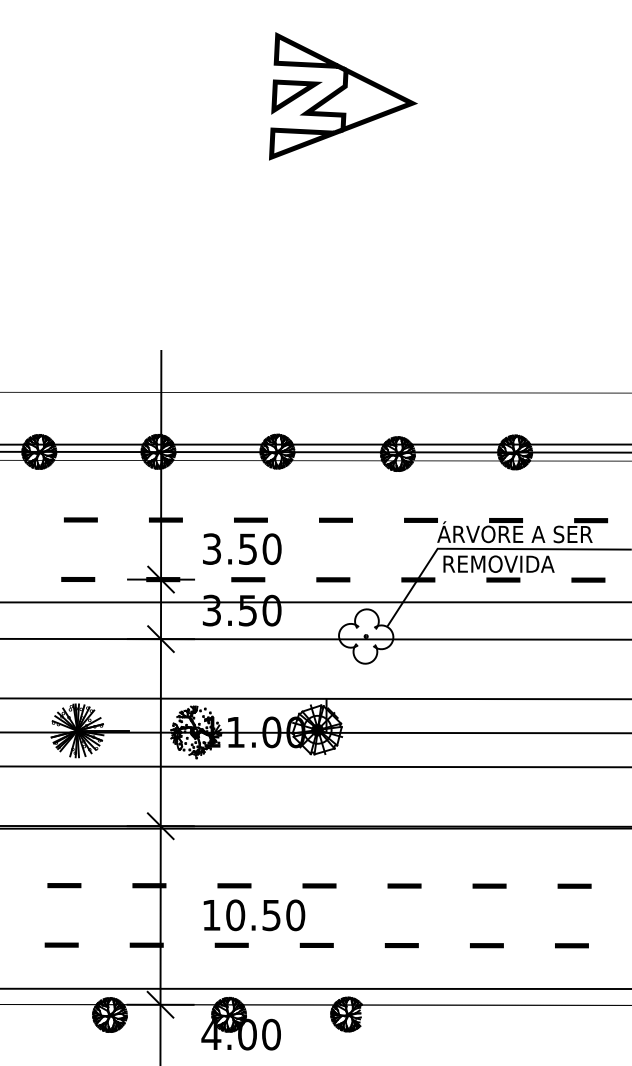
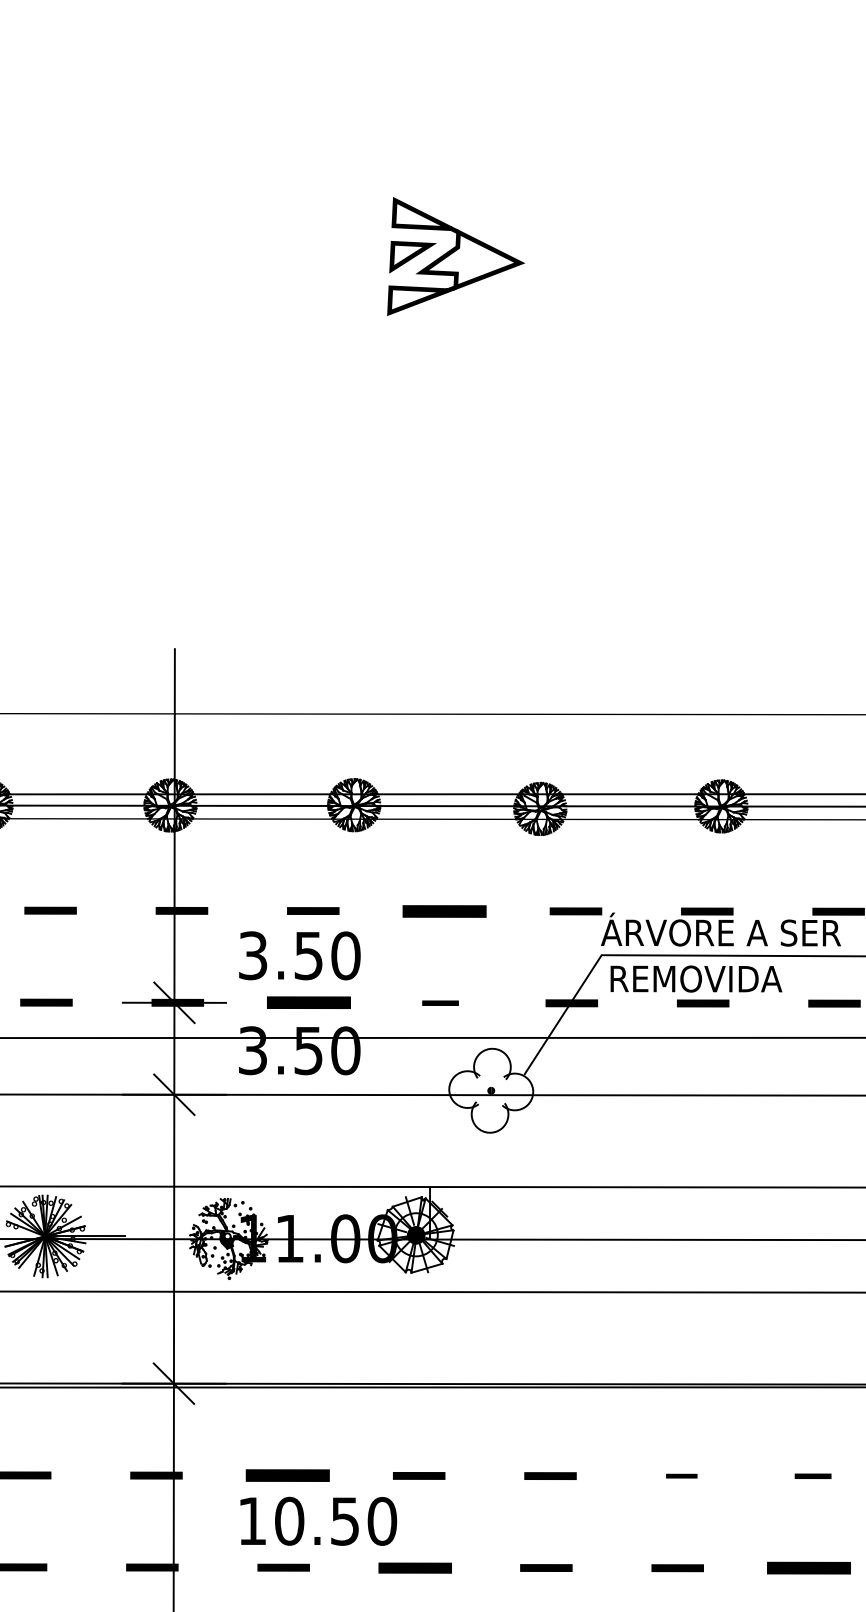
part: (343, 96) -> (456, 256), size x0.6
part: (335, 519) -> (443, 909), size x1.6
part: (248, 579) -> (309, 1002), size x1.6
part: (333, 579) -> (440, 1002), size x0.7
part: (234, 885) -> (287, 1475), size x1.6
part: (489, 885) -> (681, 1475), size x0.6
part: (574, 885) -> (812, 1475), size x0.7
part: (316, 944) -> (414, 1566), size x1.4
part: (571, 945) -> (808, 1567), size x1.6

